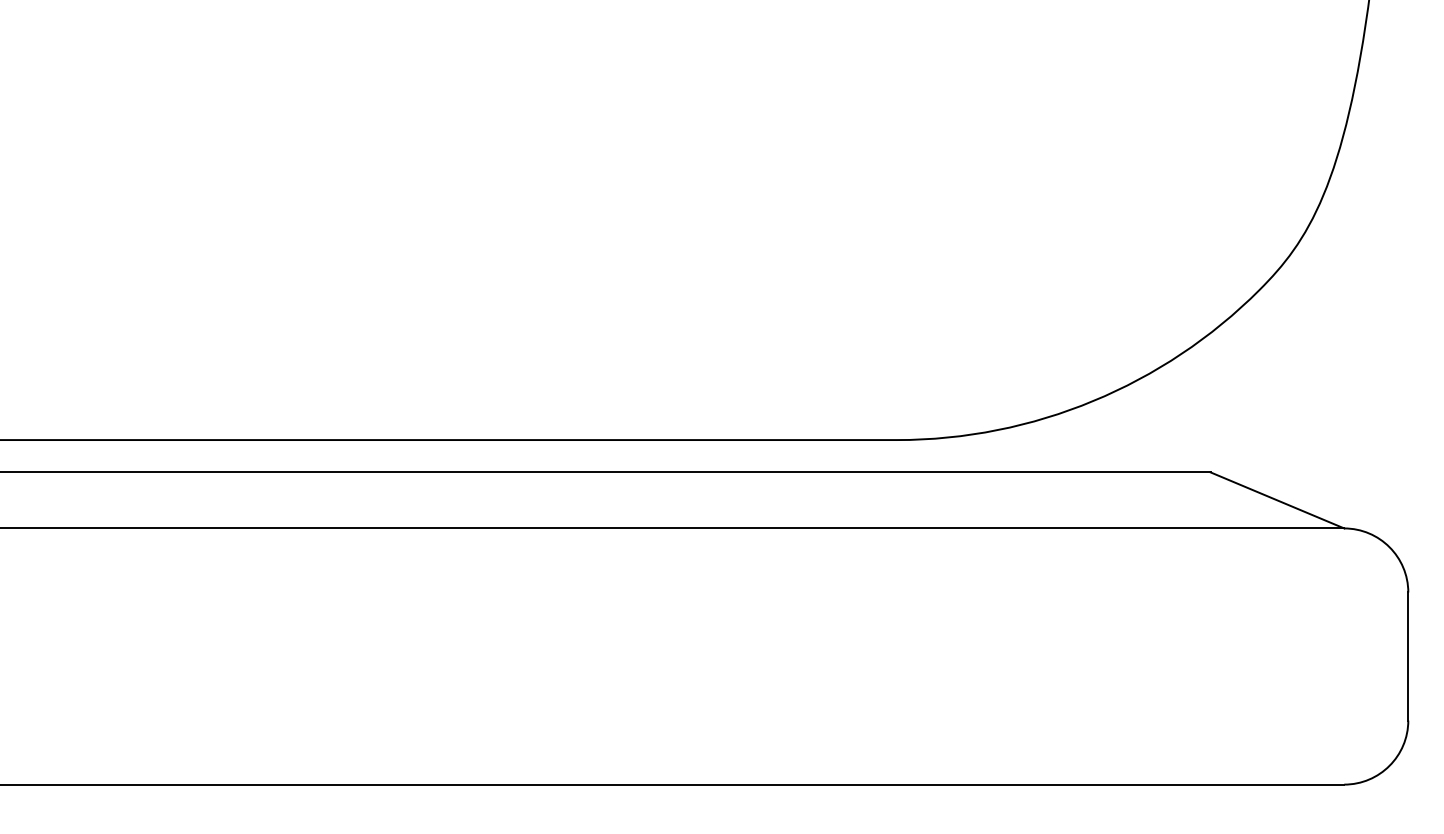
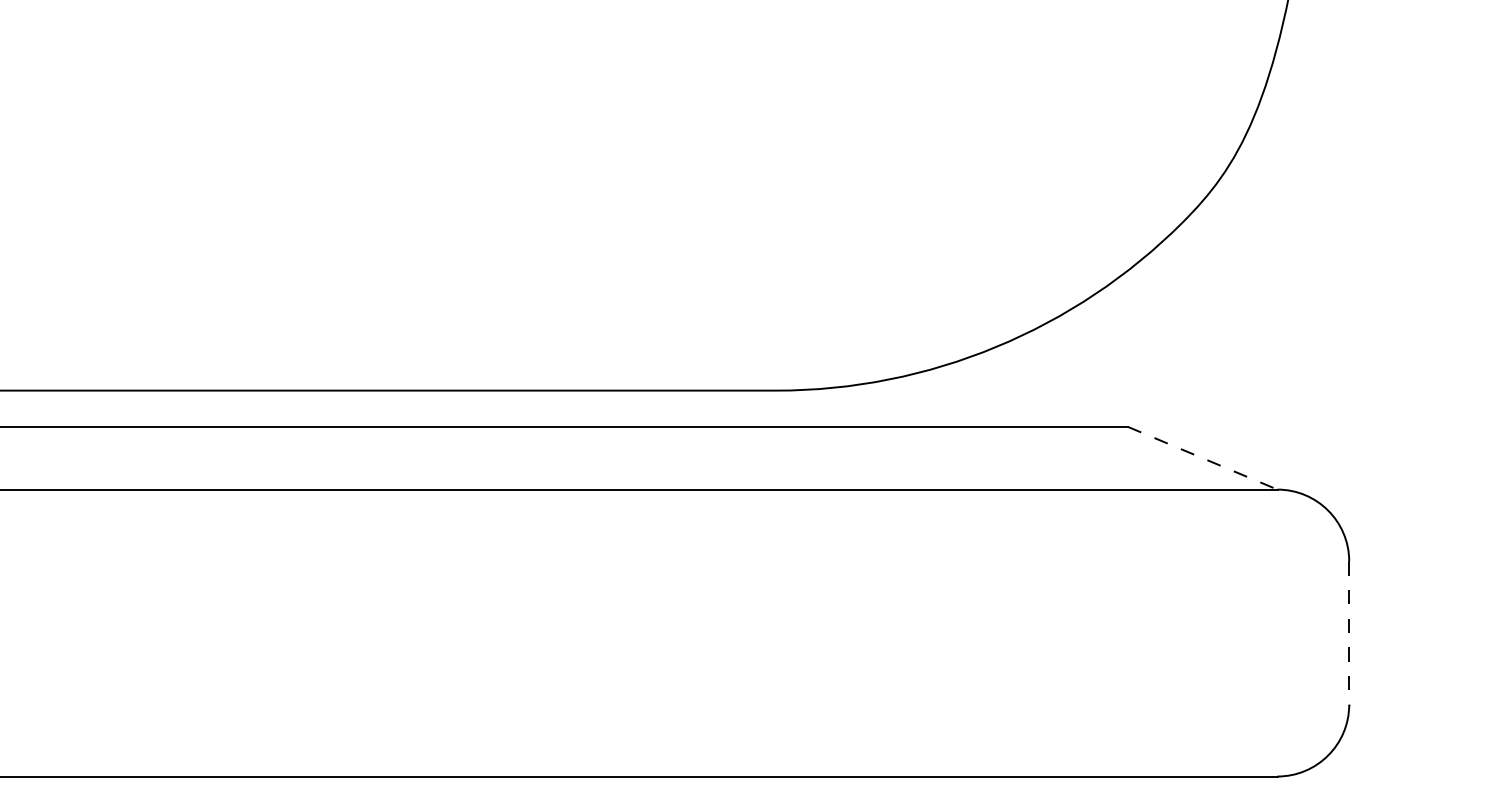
line: (1277, 500) -> (1202, 458), solid -> dashed
line: (1408, 657) -> (1349, 634), solid -> dashed

